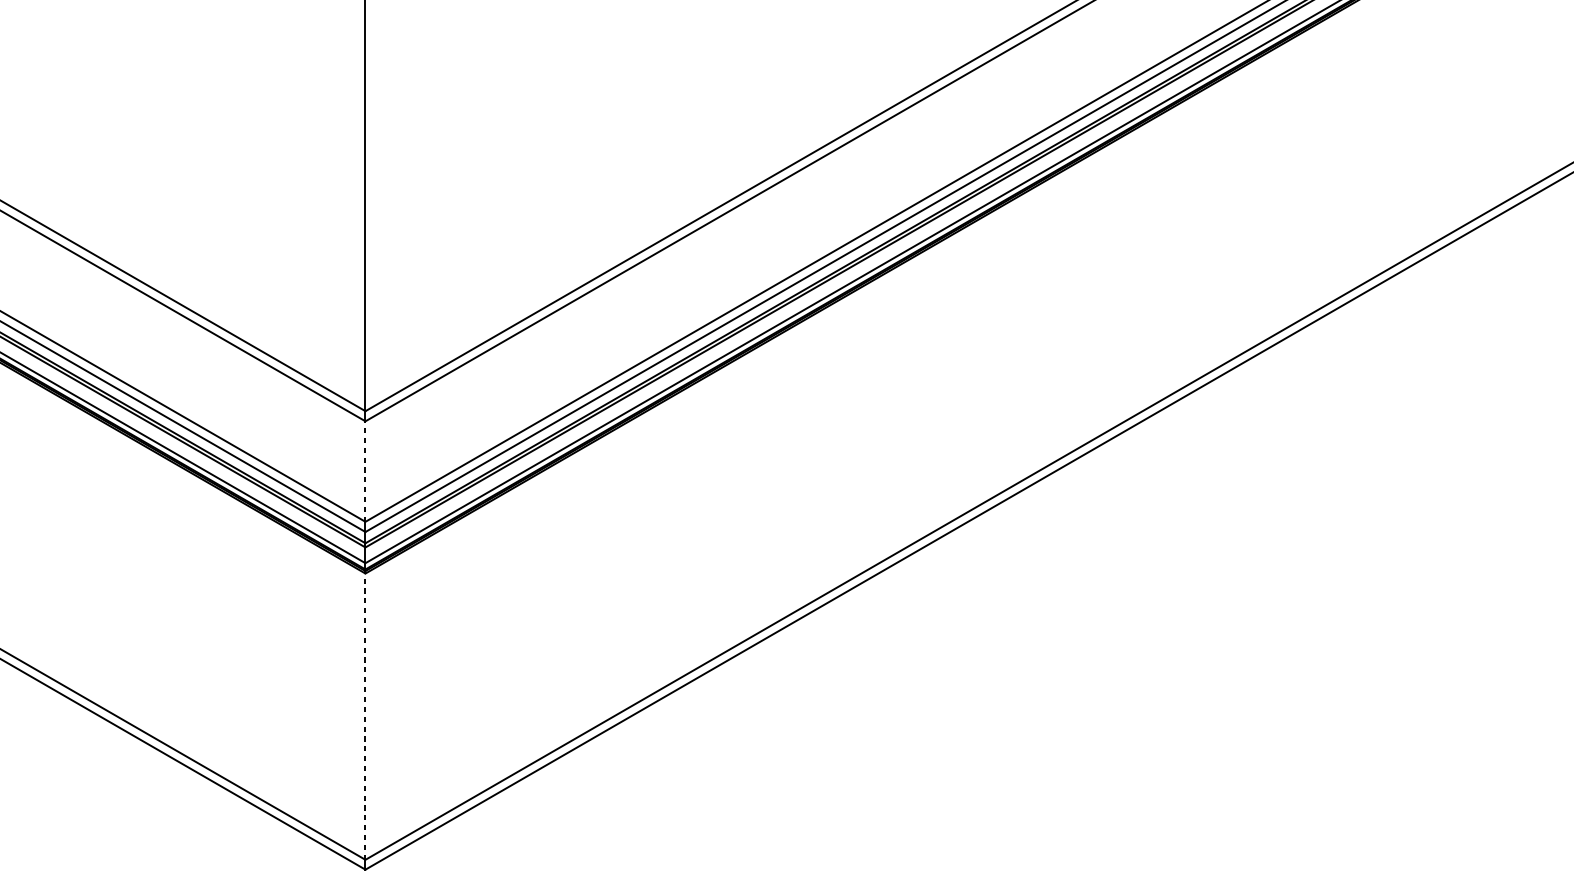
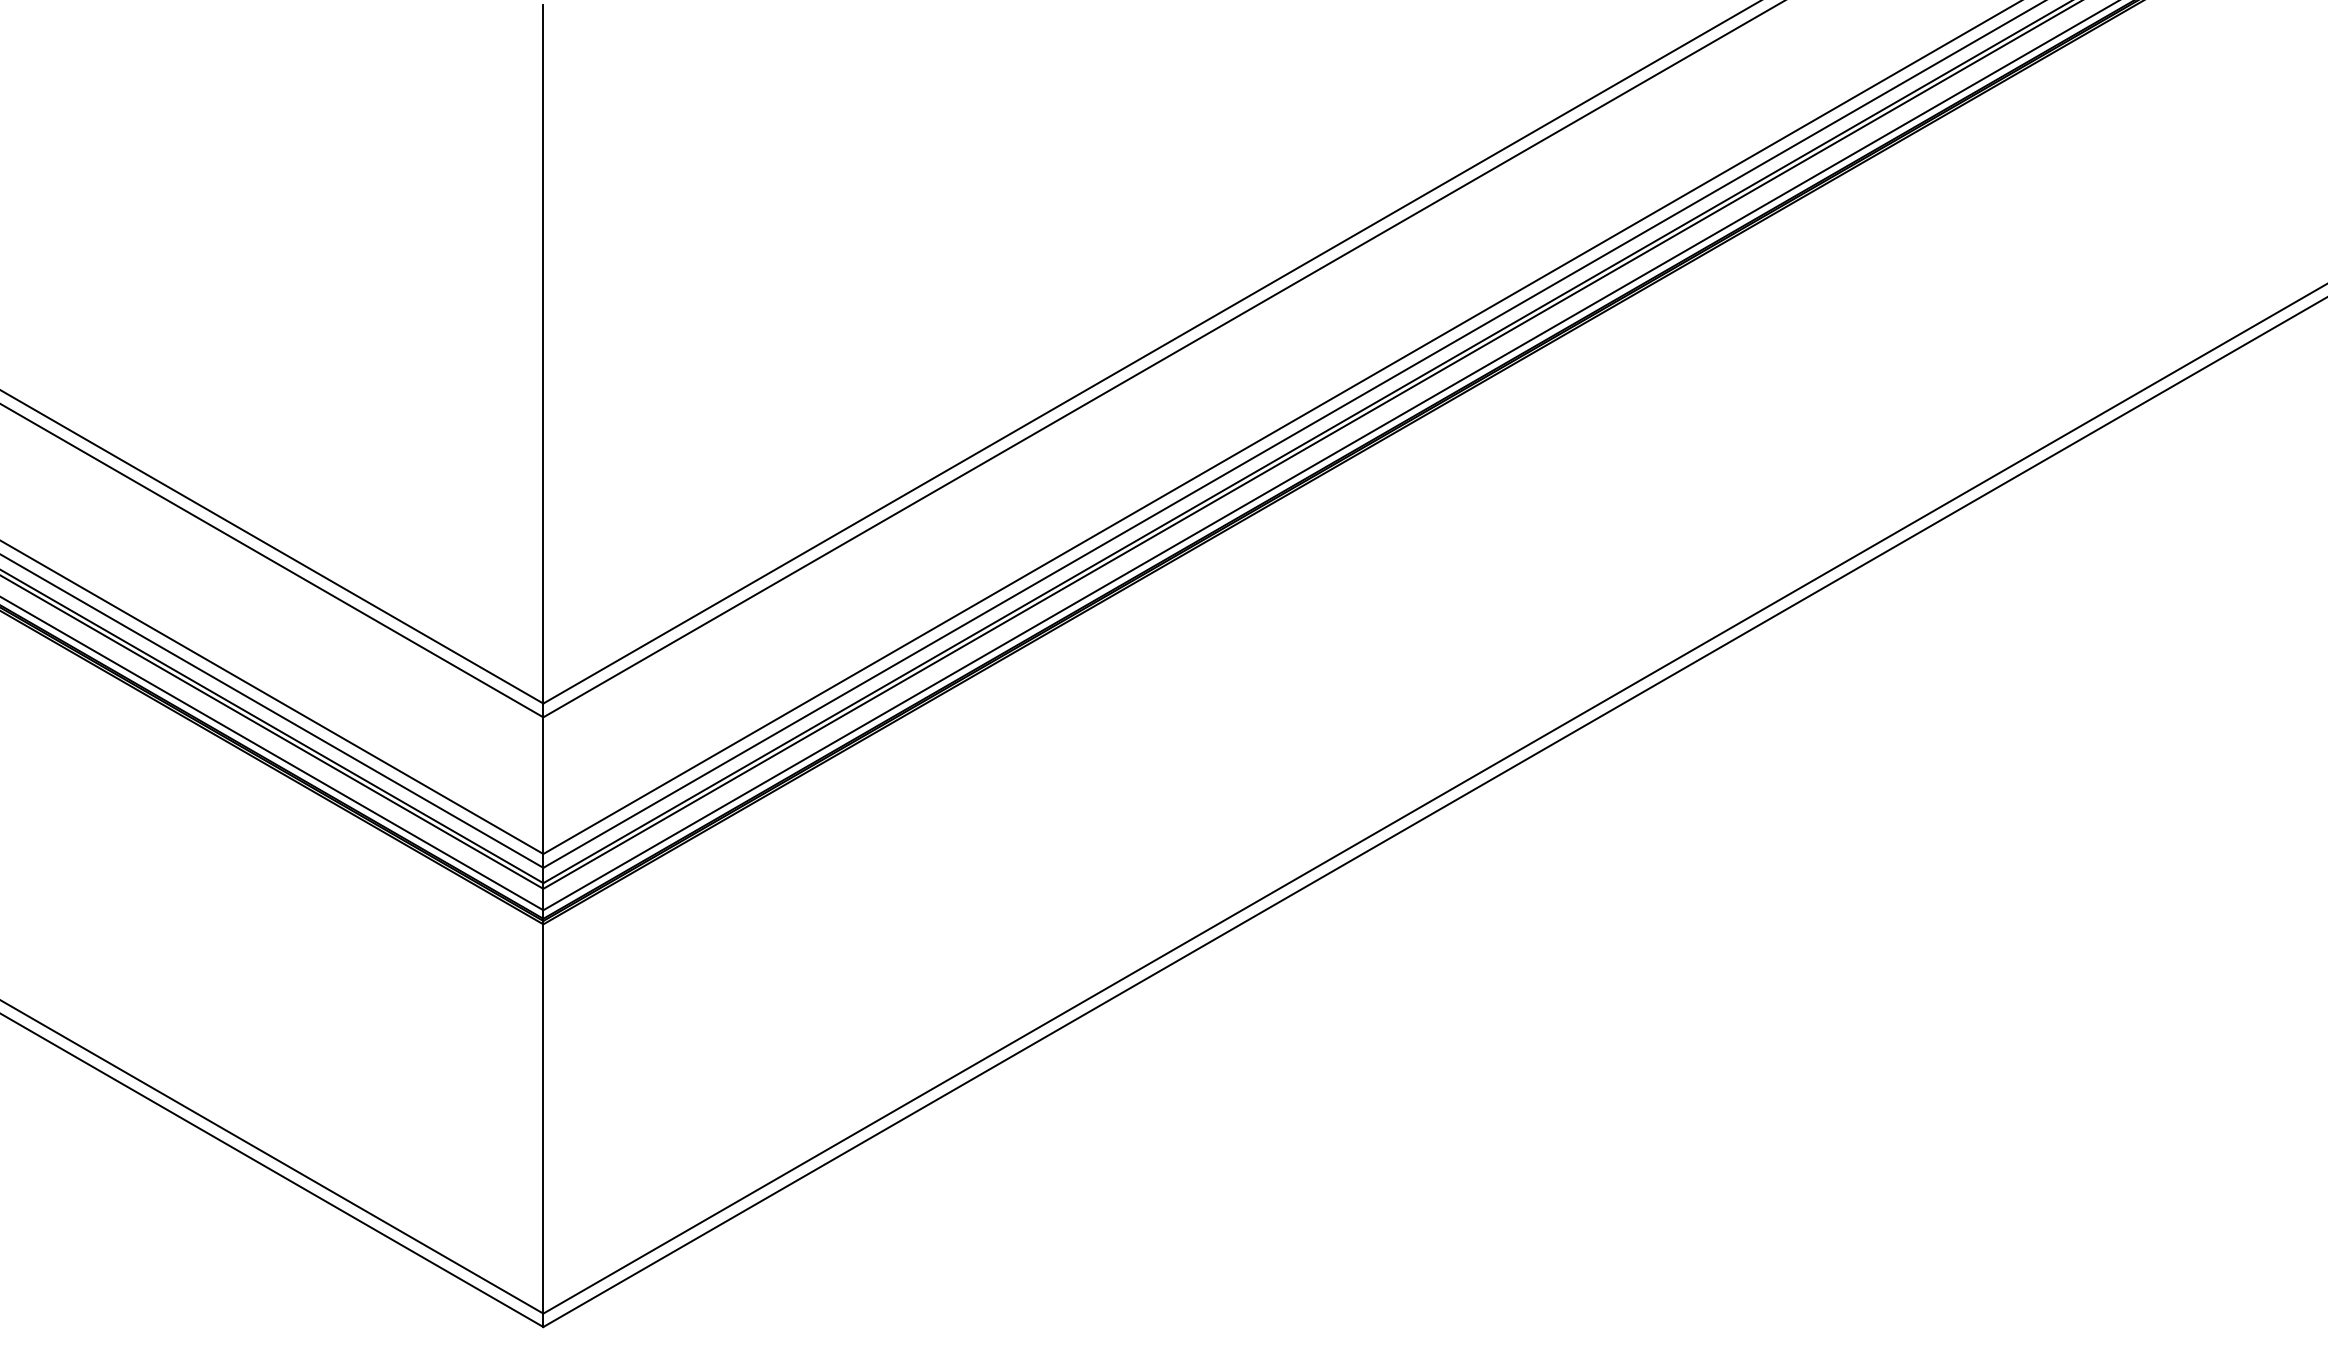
line: (365, 471) -> (543, 785), dashed -> solid
line: (365, 717) -> (543, 1119), dashed -> solid

